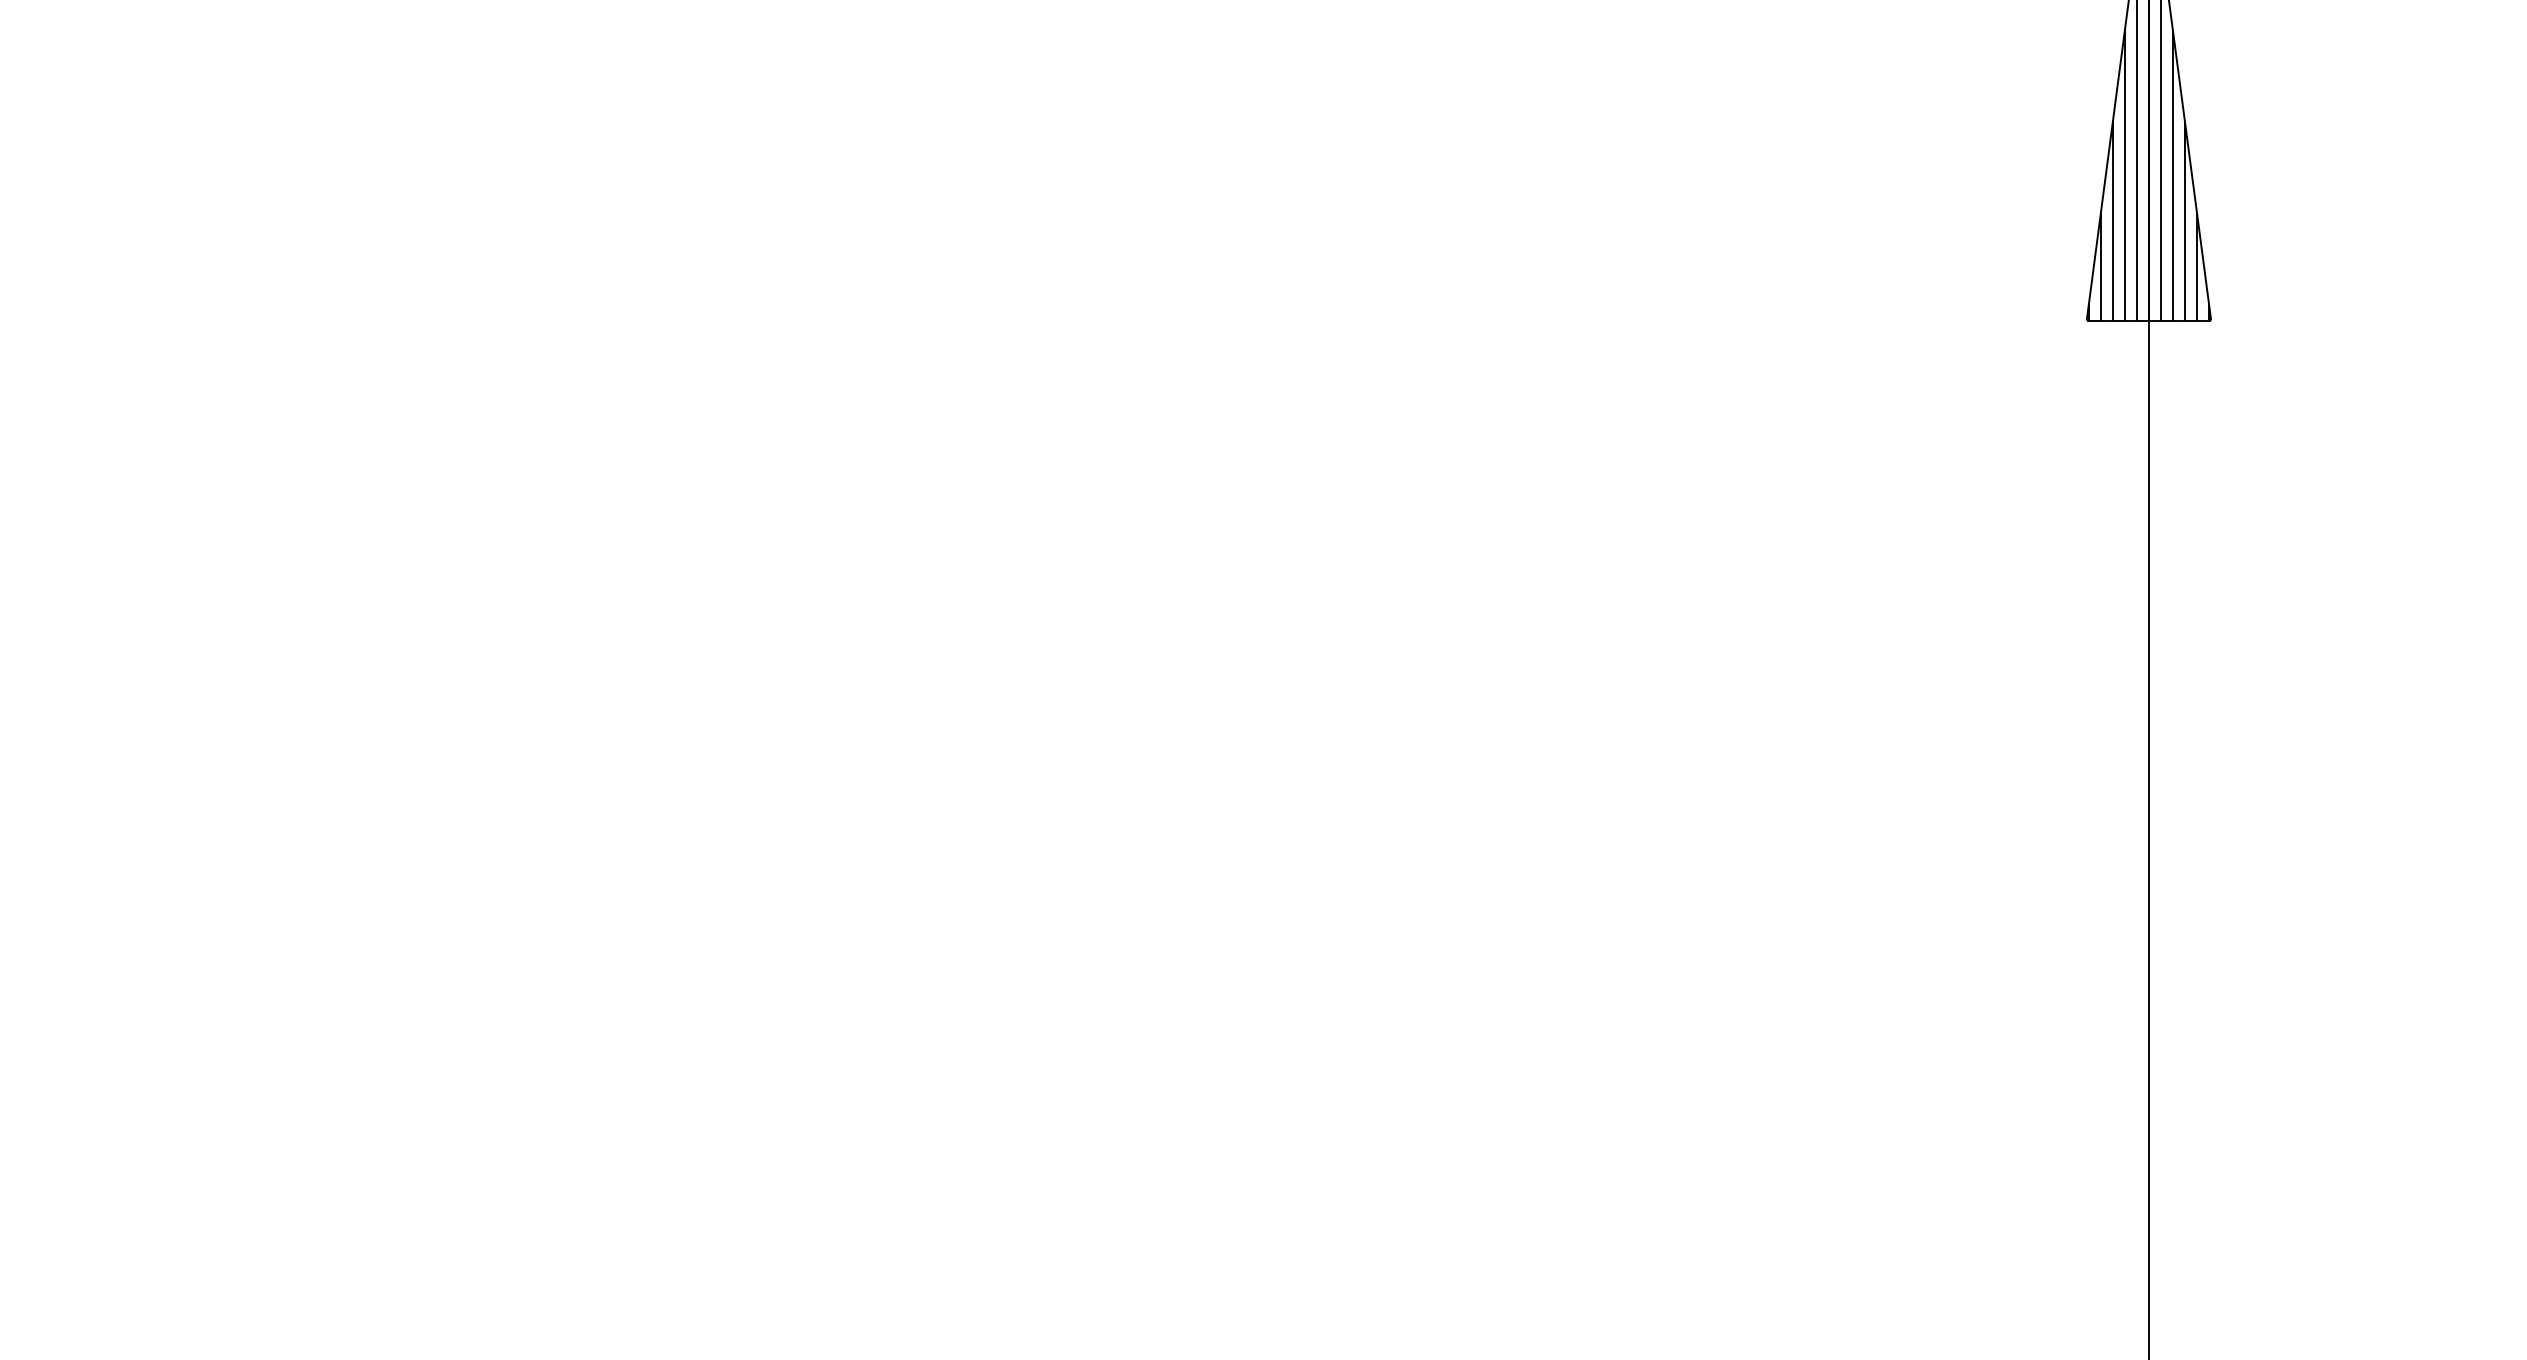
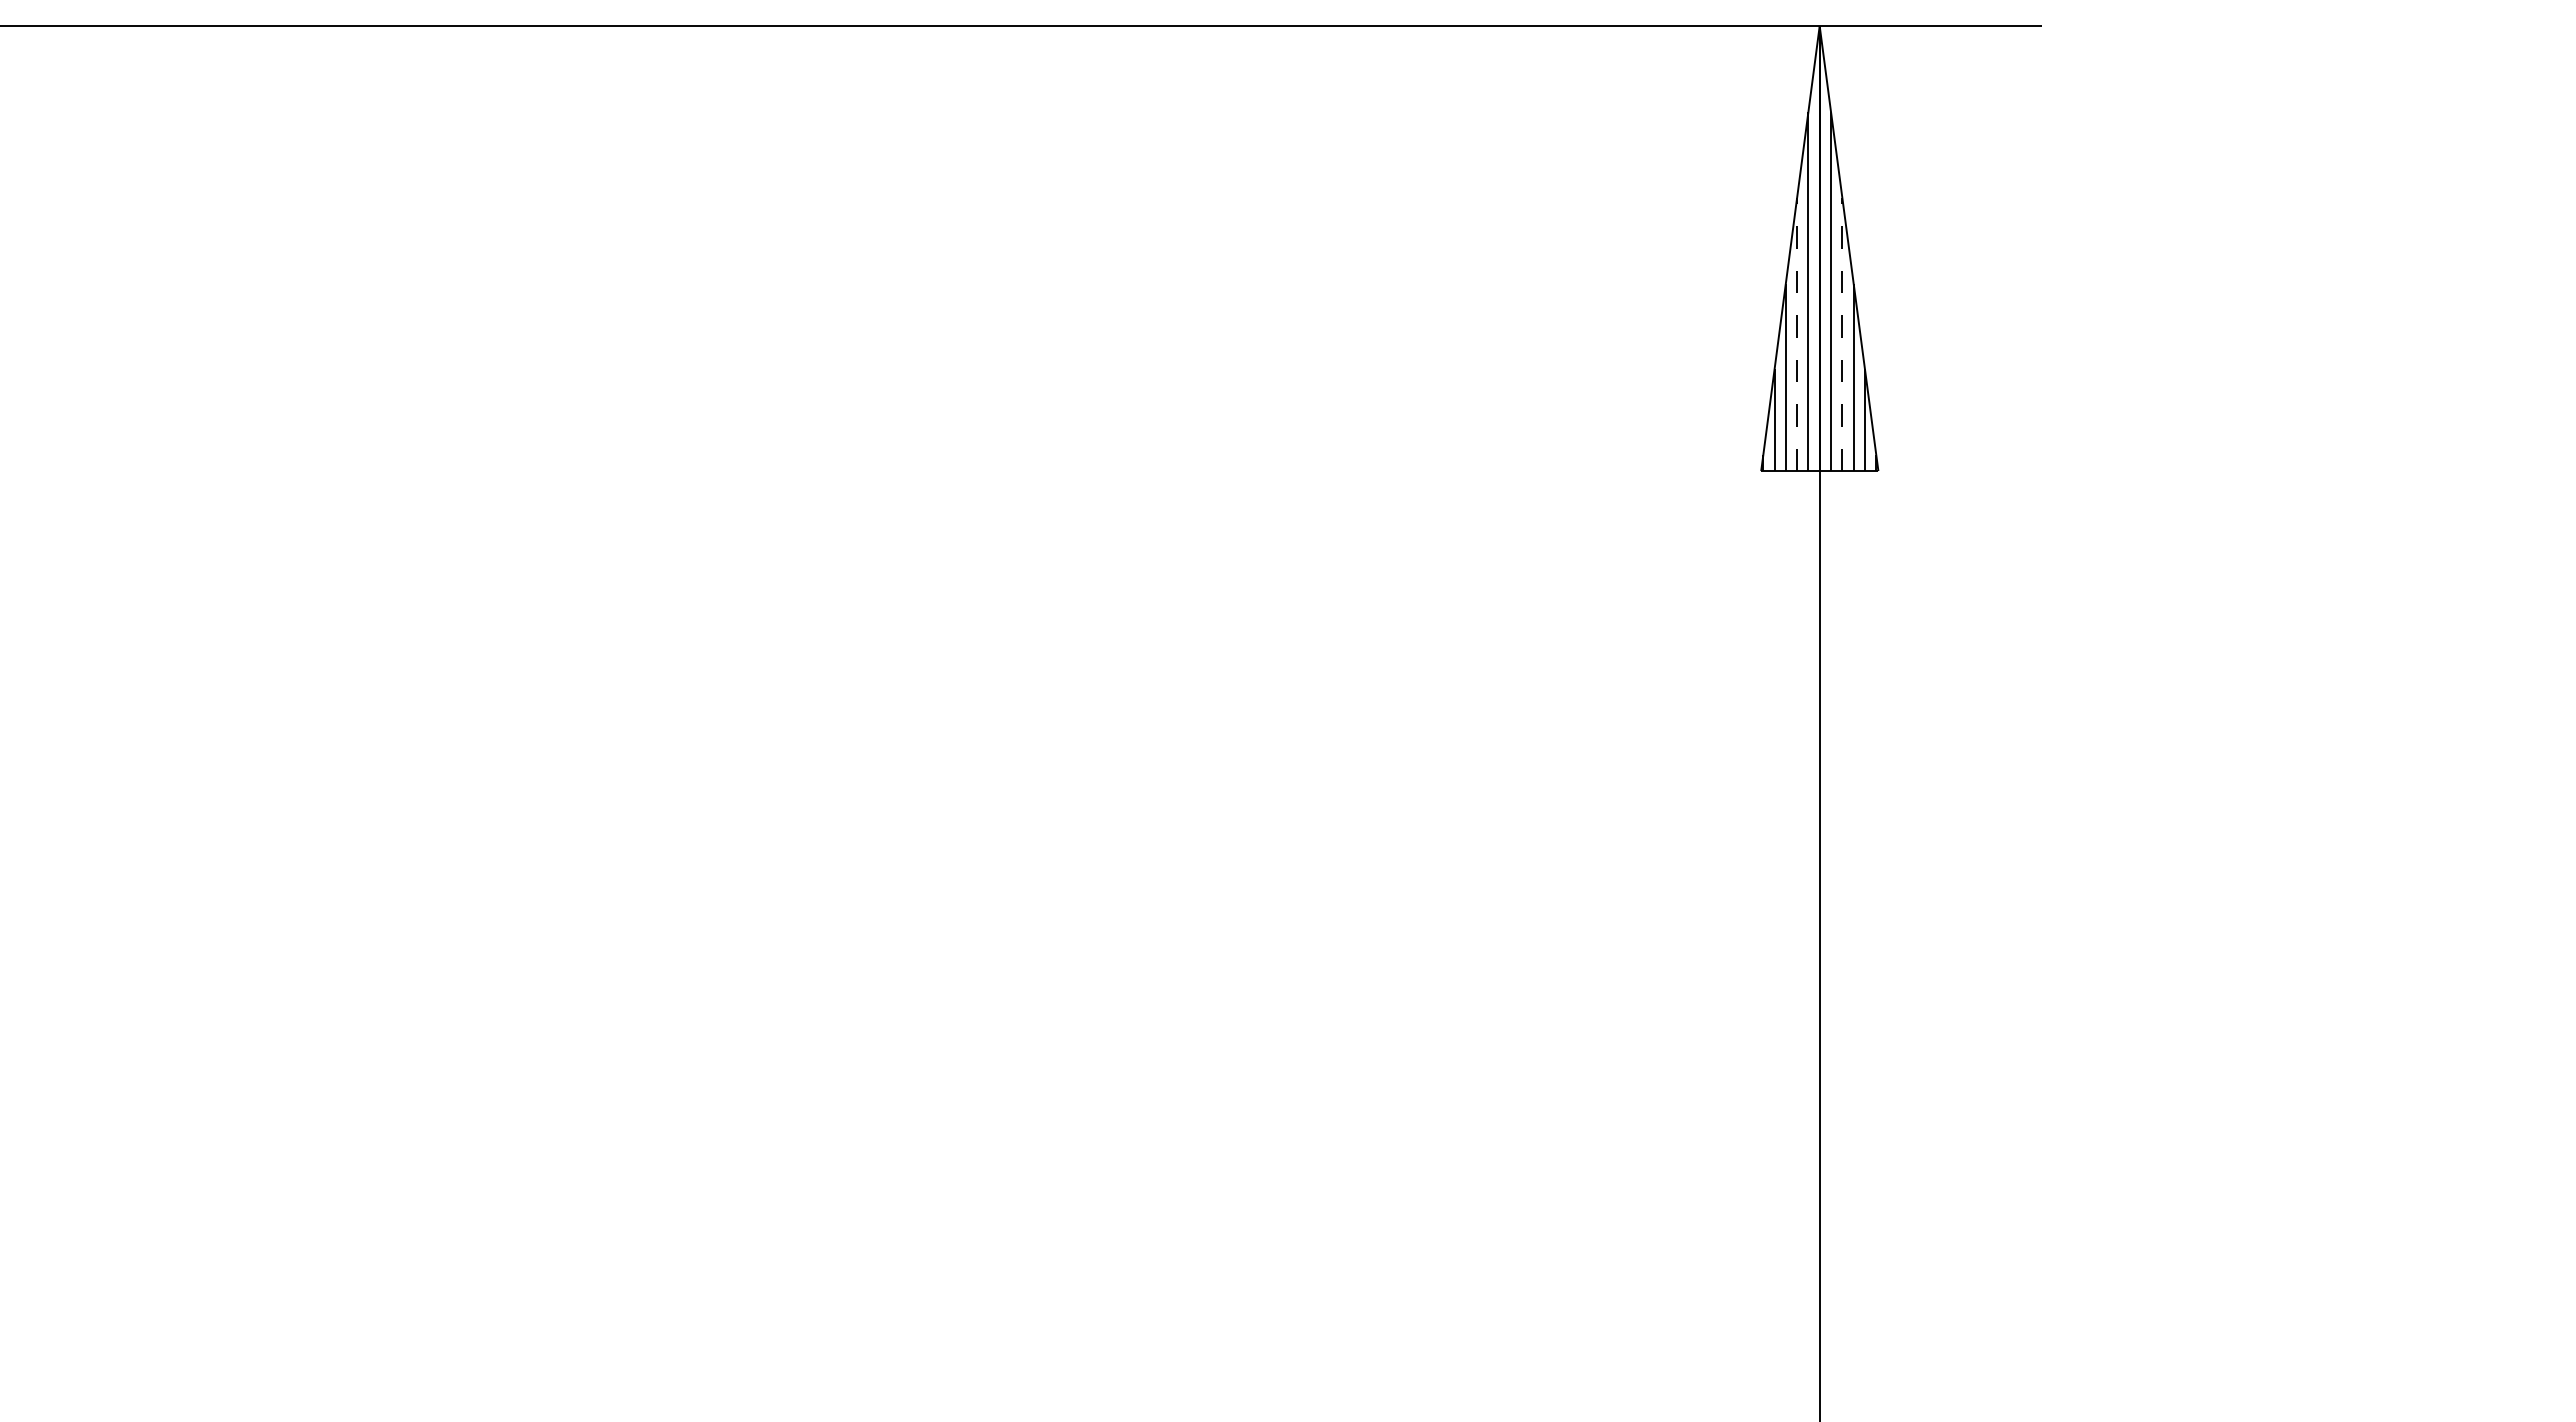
line: (2125, 175) -> (1797, 334), solid -> dashed
line: (2173, 175) -> (1842, 334), solid -> dashed

